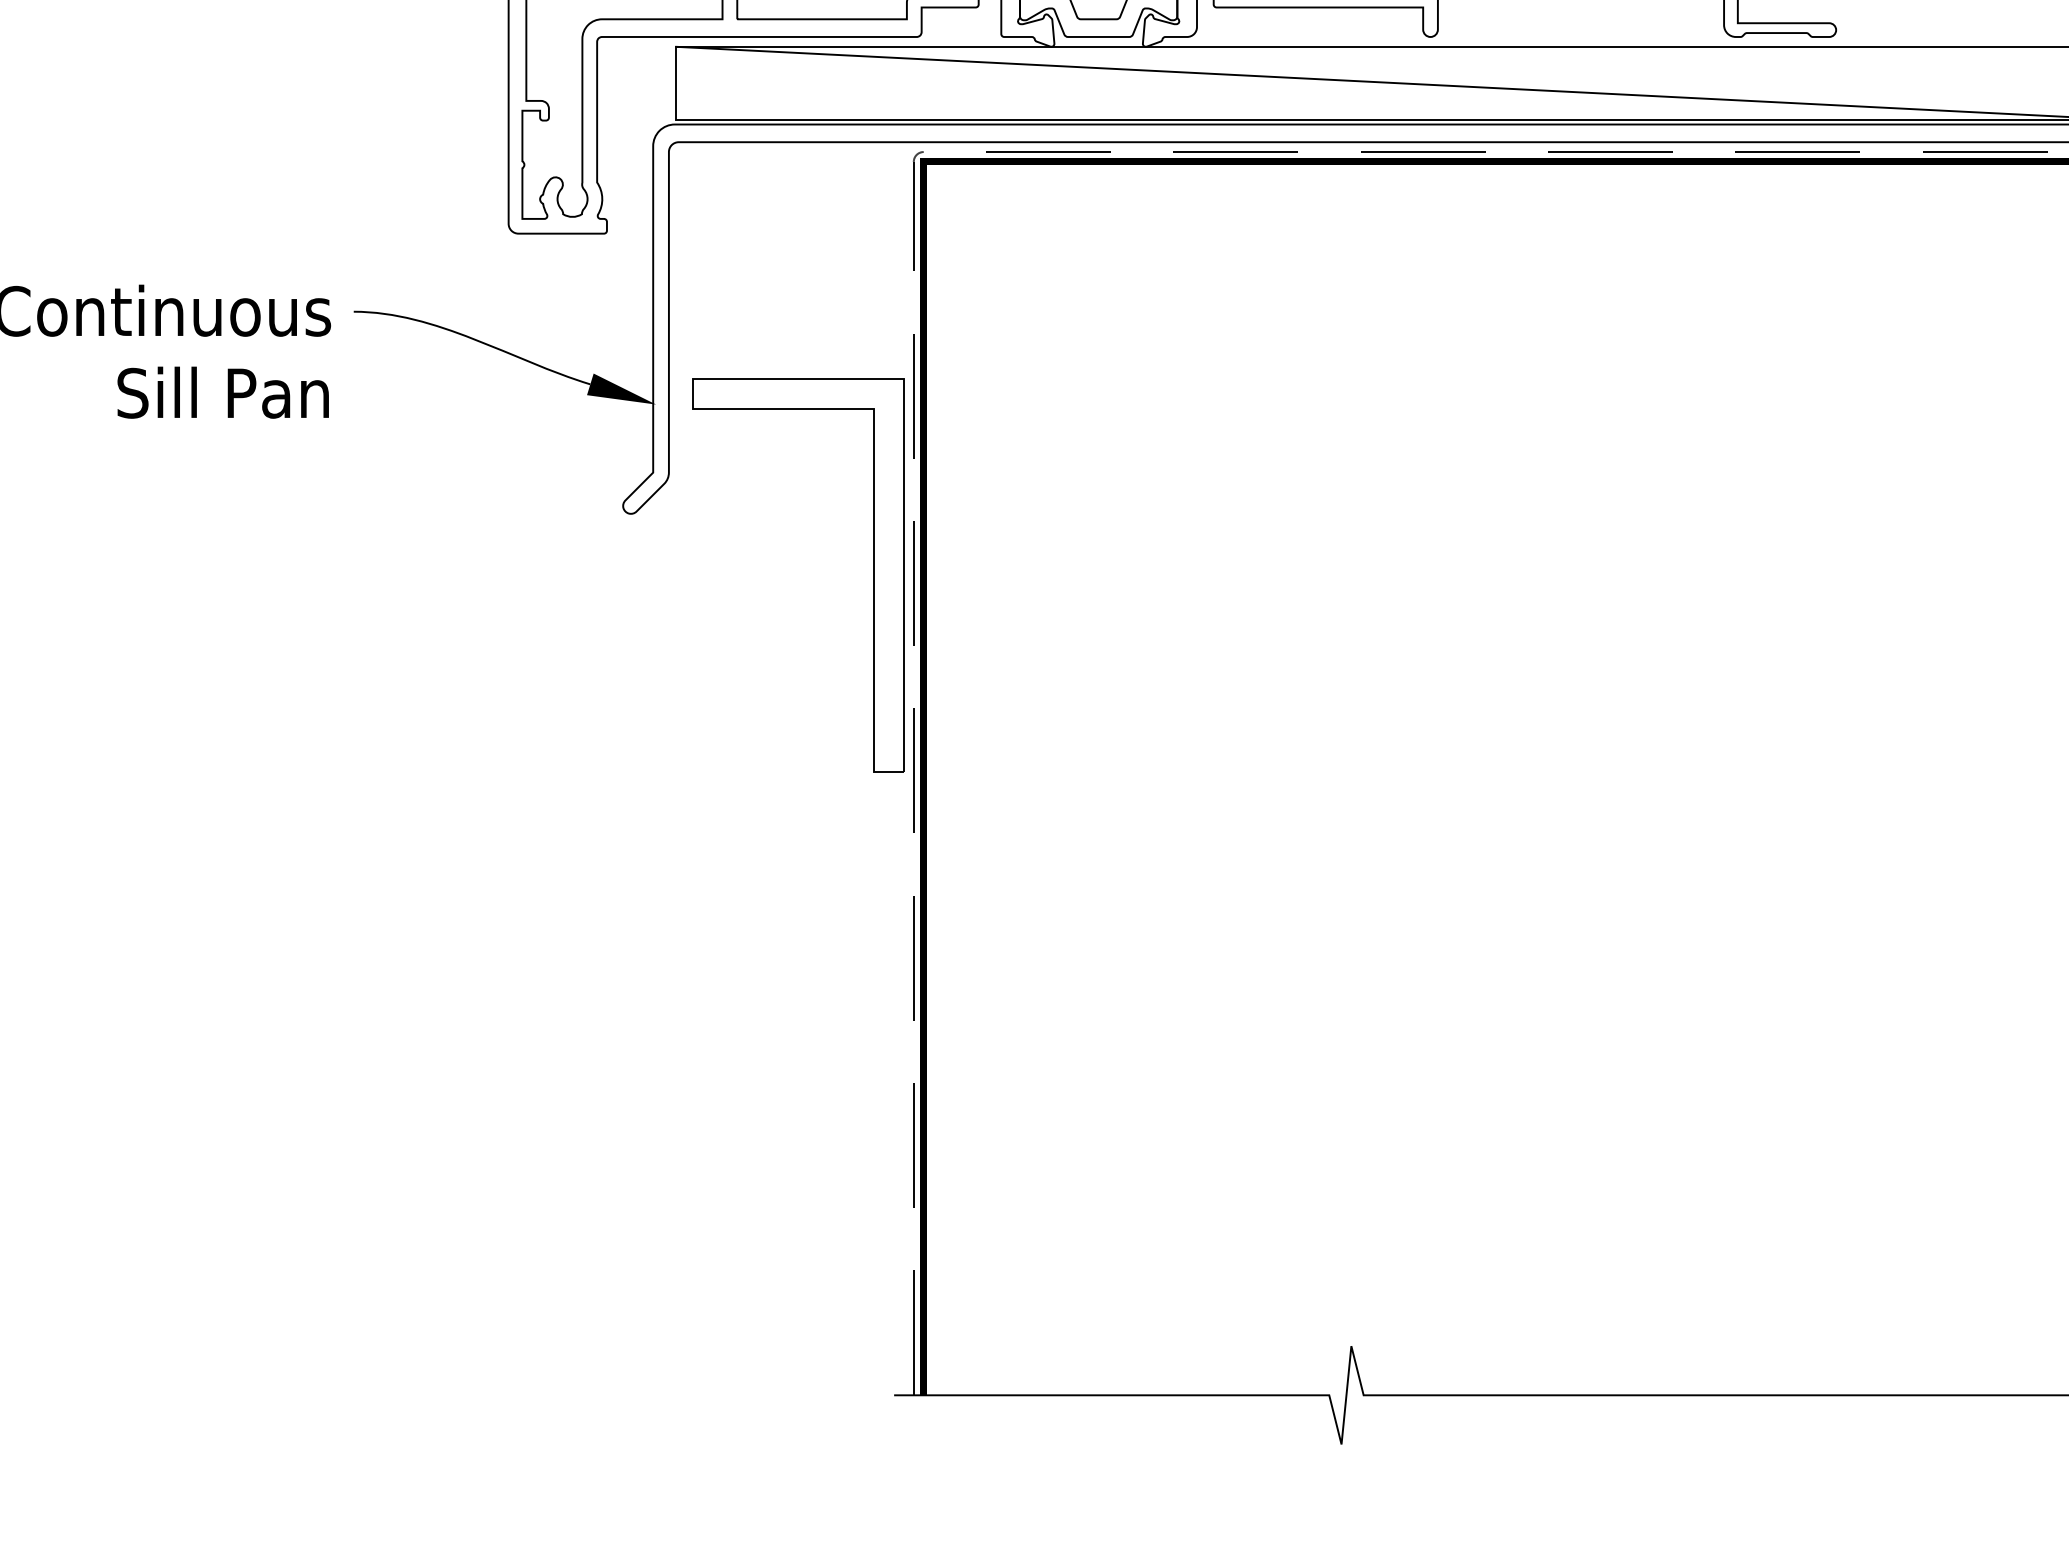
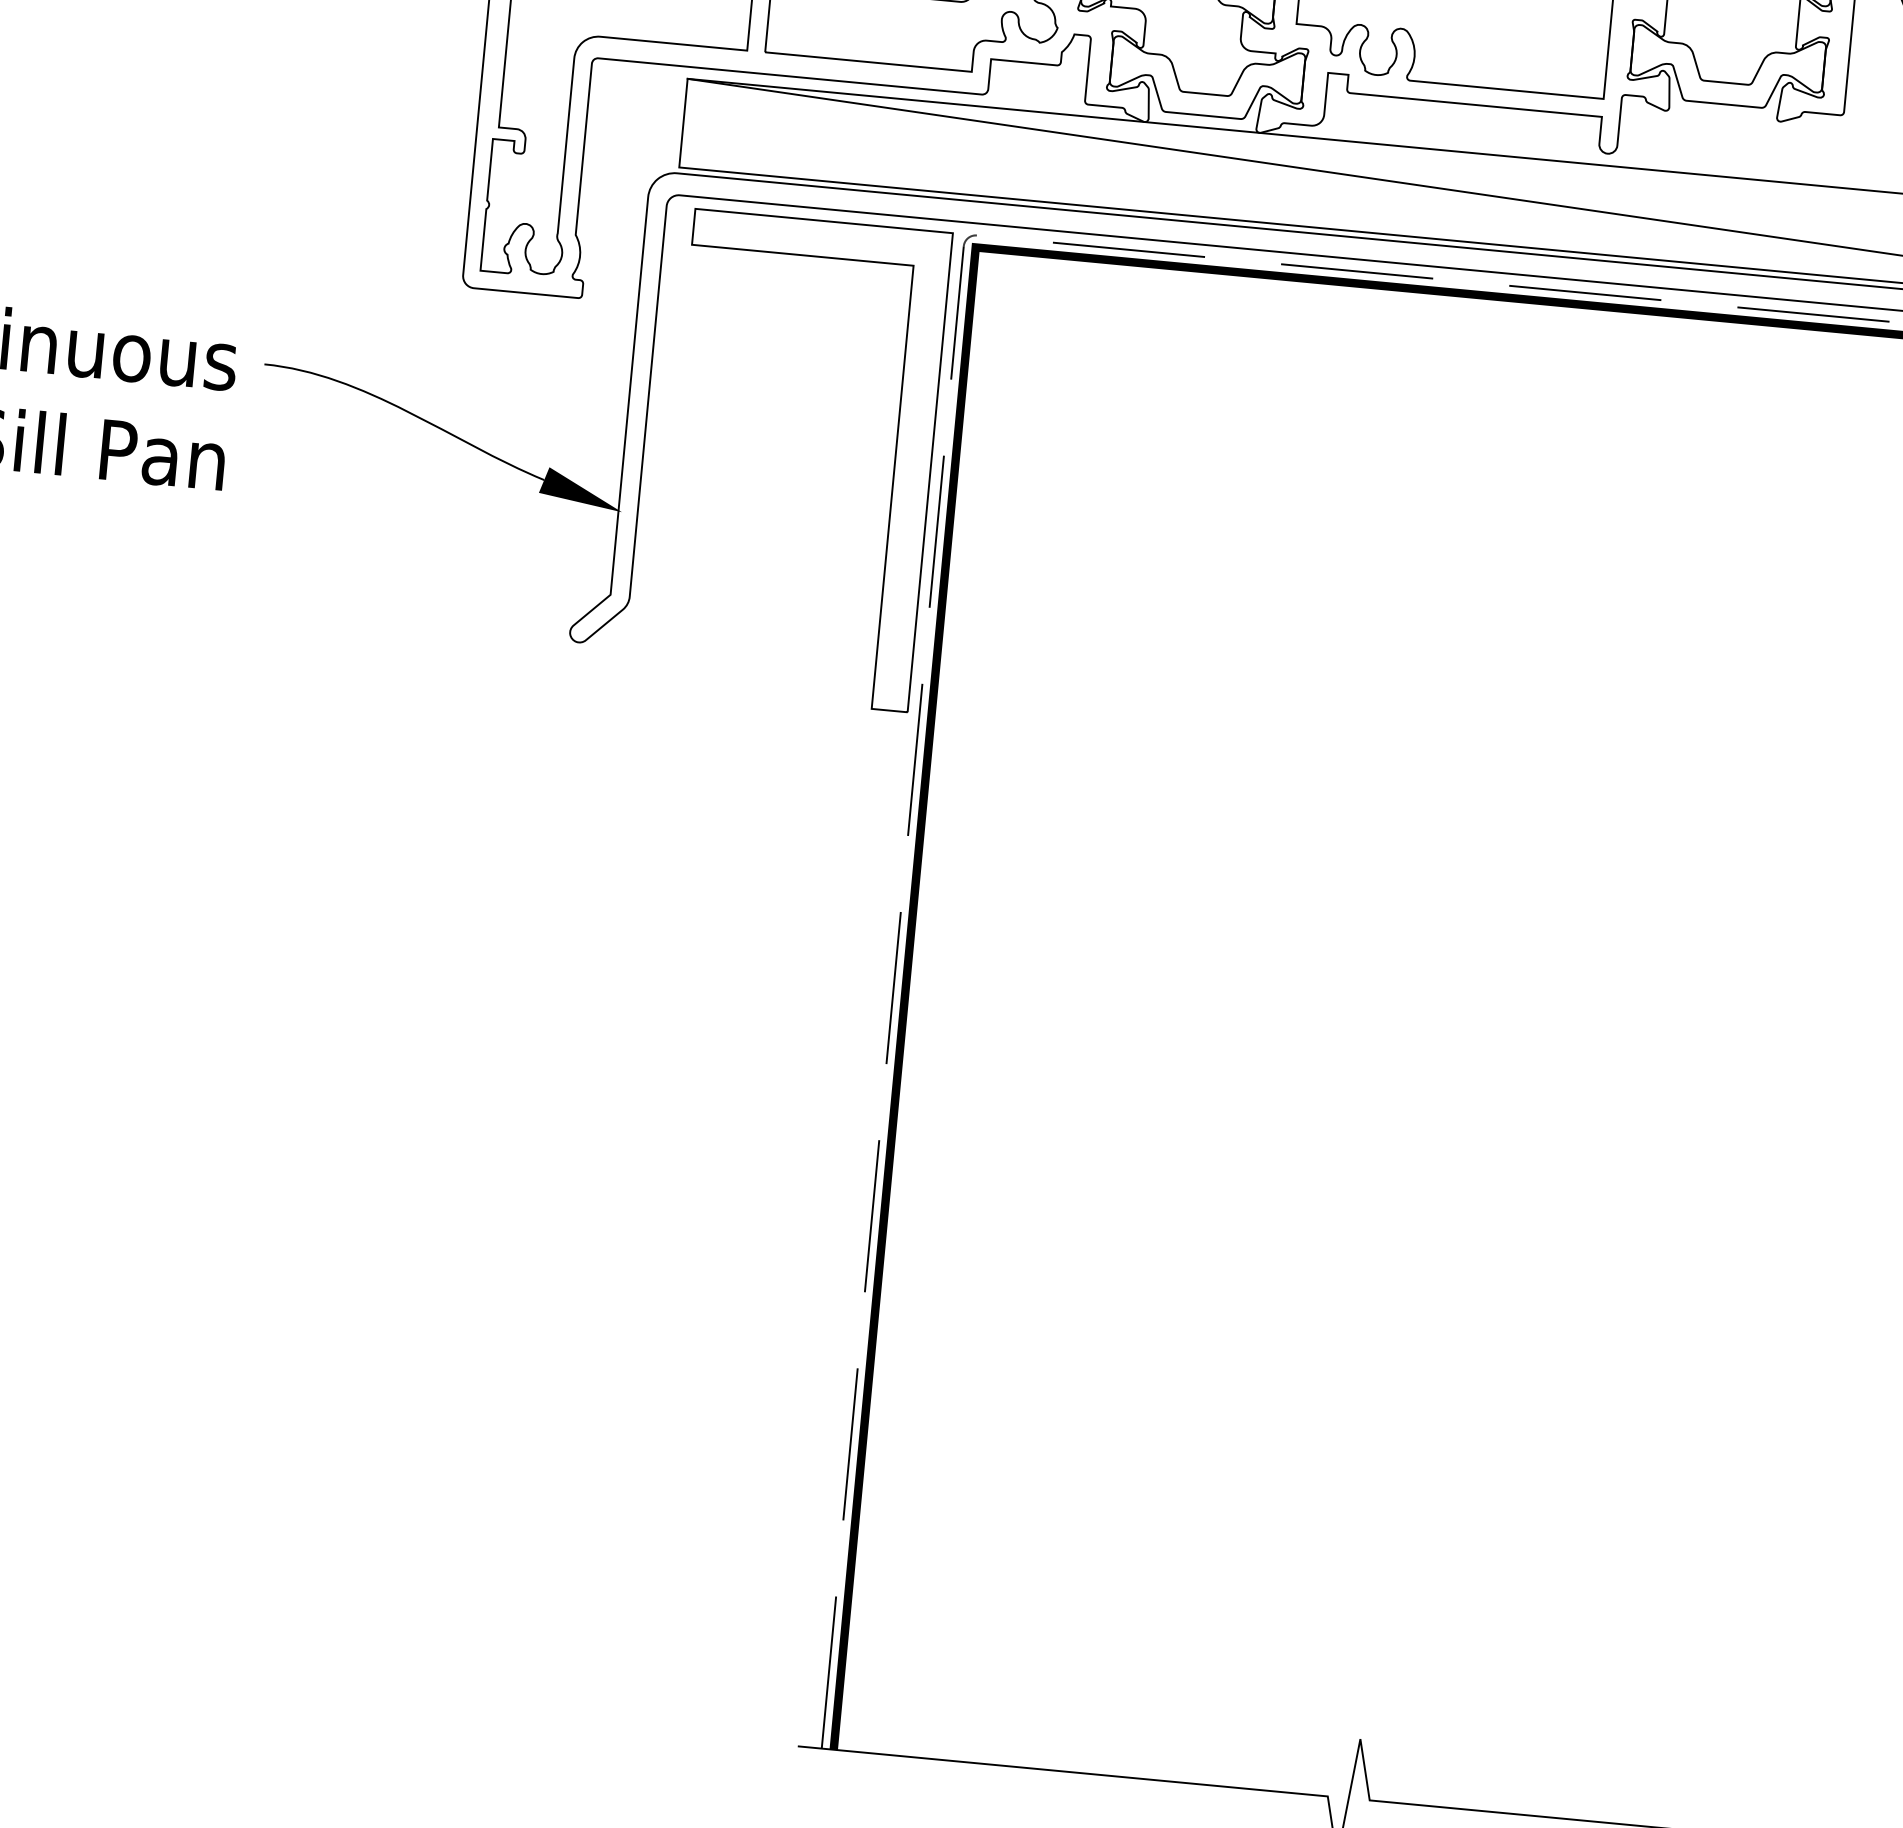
part: (873, 575) -> (893, 468), moved

